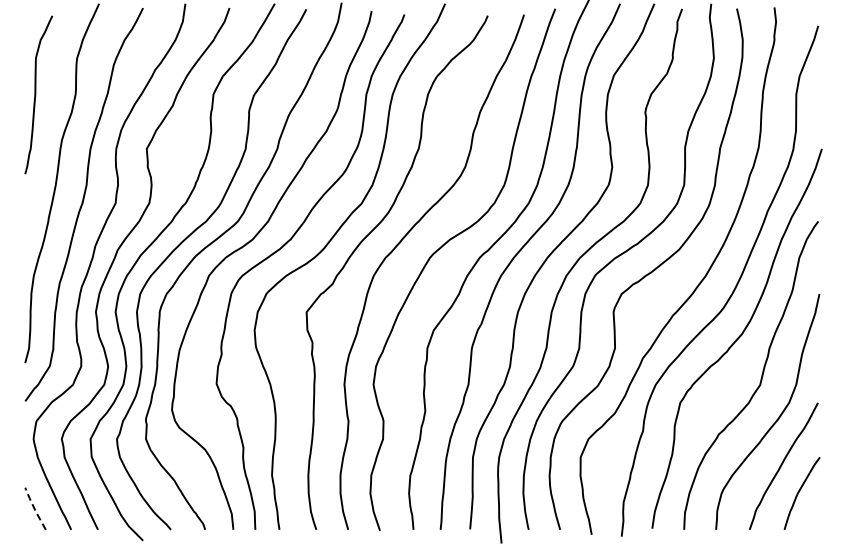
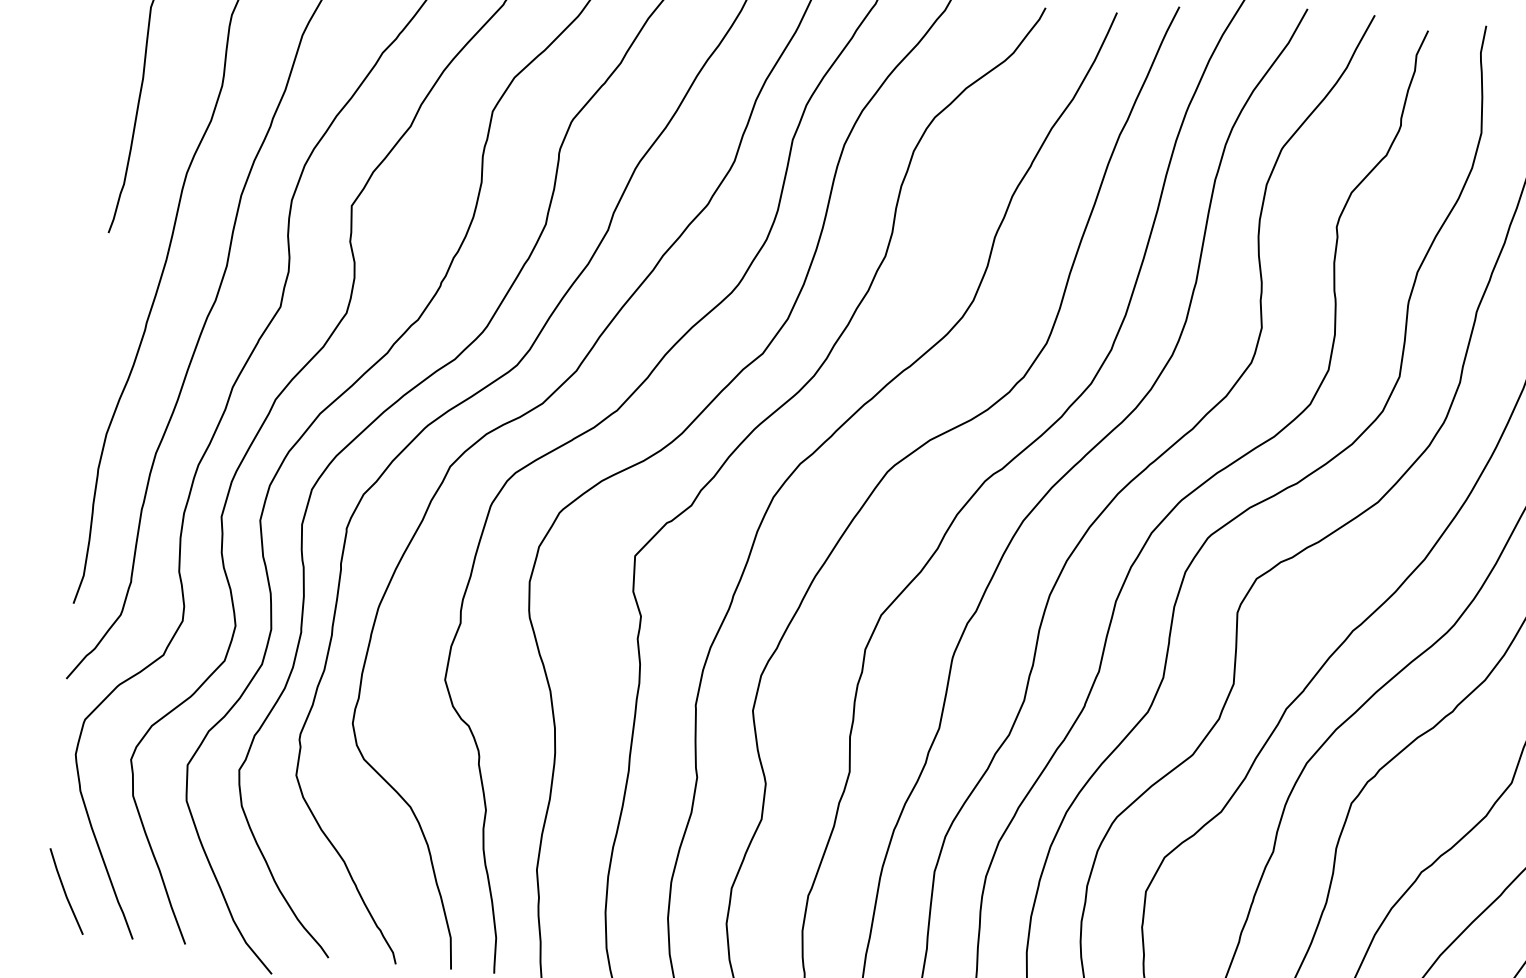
line: (34, 509) -> (64, 892), dashed -> solid

